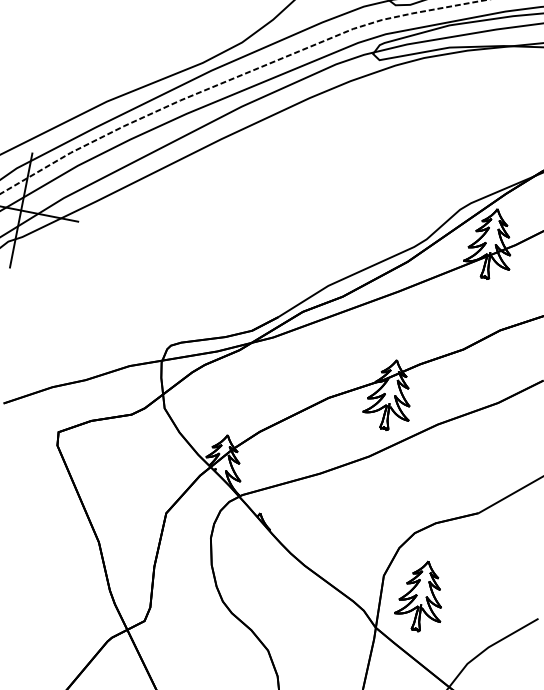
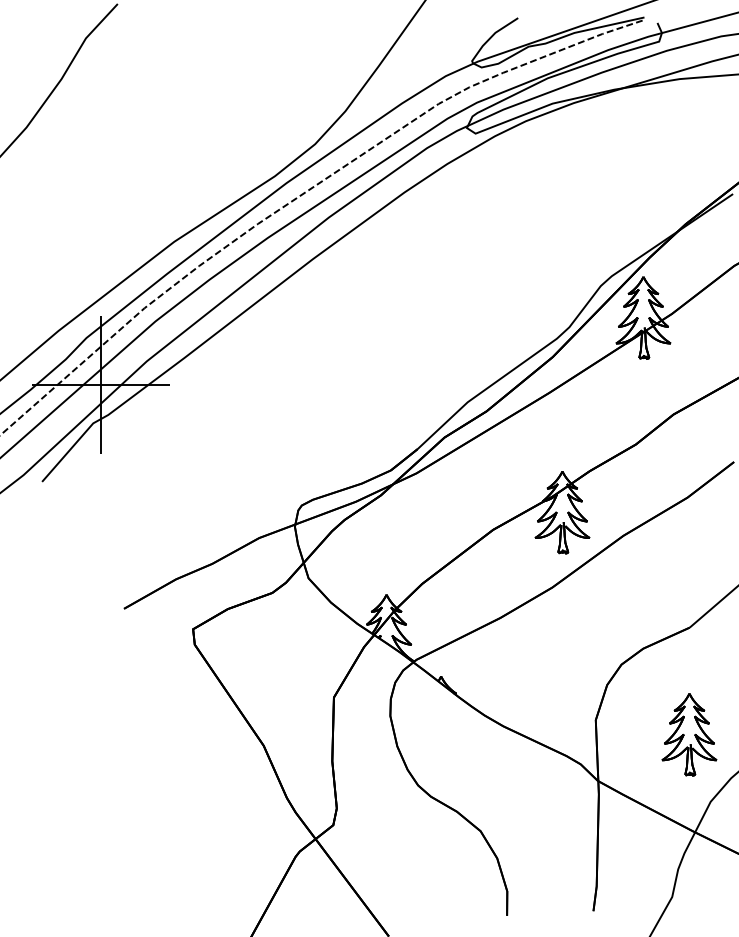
part: (421, 595) -> (689, 734), moved

